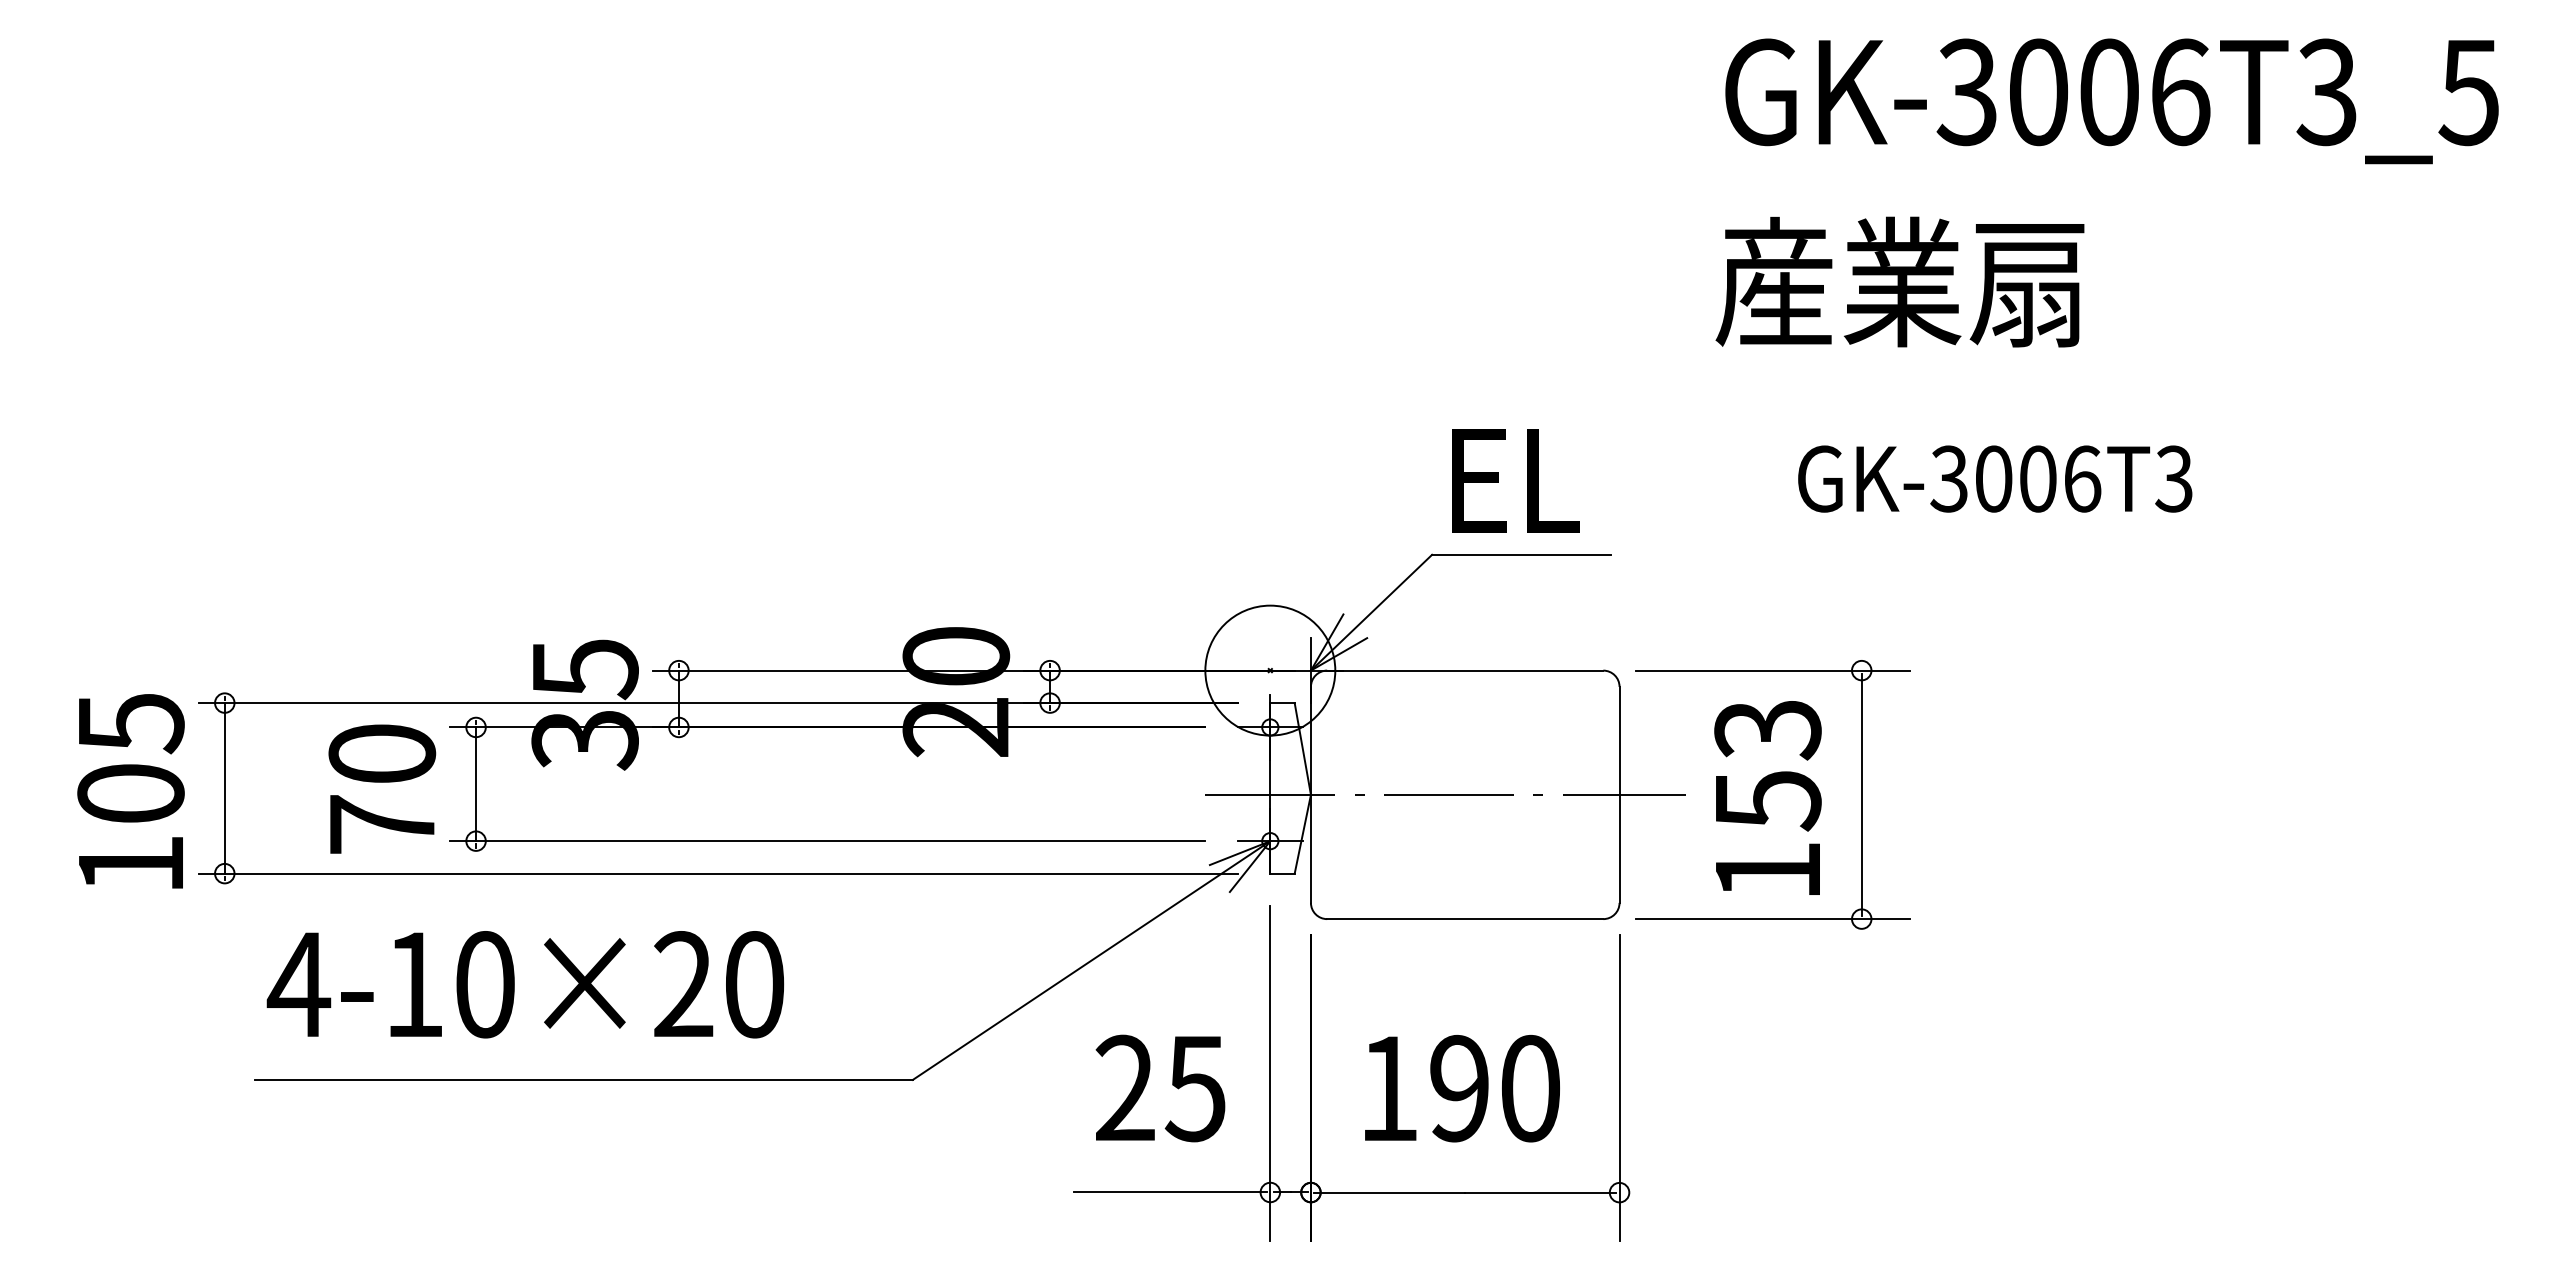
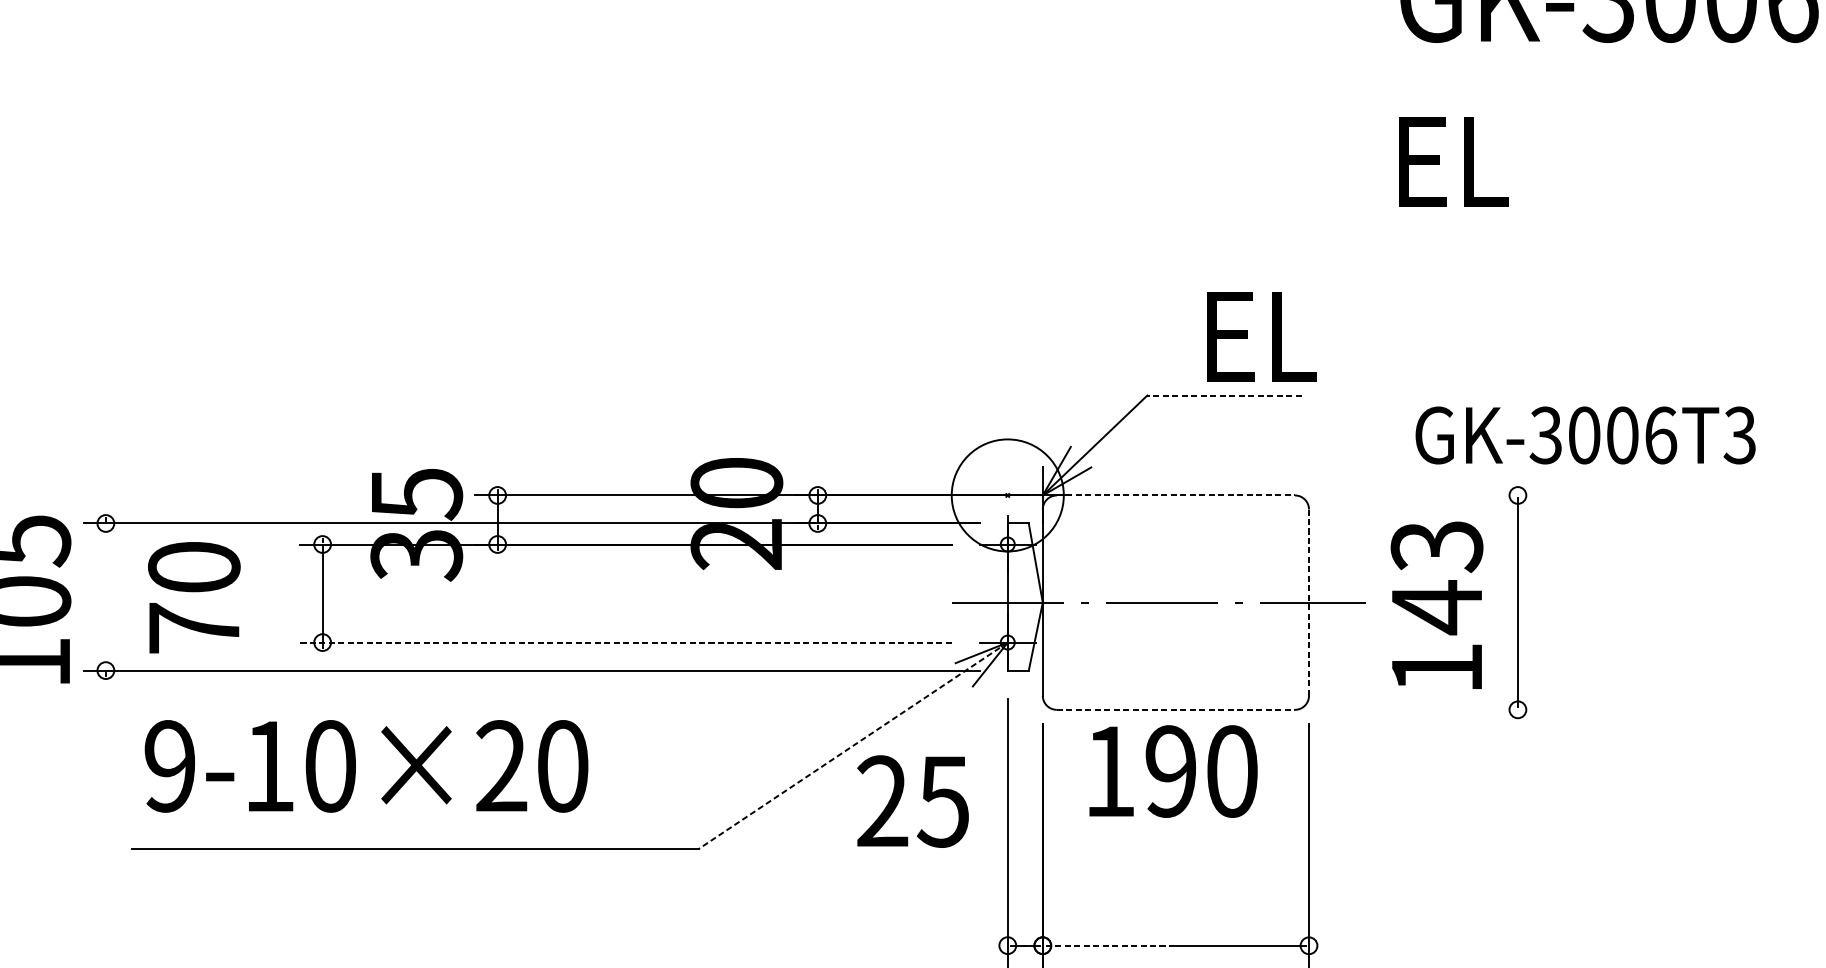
text: (1899, 281) -> (1550, 159), 産業扇 -> EL
text: (1995, 478) -> (1585, 434), moved
text: (1515, 480) -> (1261, 336), moved
line: (1521, 554) -> (1224, 395), solid -> dashed
line: (1465, 670) -> (1176, 495), solid -> dashed
line: (1772, 670) -> (1440, 495), removed
line: (224, 788) -> (105, 597), removed
text: (382, 788) -> (194, 597), moved
line: (1619, 794) -> (1308, 602), solid -> dashed
text: (1768, 800) -> (1437, 607), 153 -> 143
line: (827, 841) -> (625, 642), solid -> dashed
line: (1465, 919) -> (1176, 710), solid -> dashed
line: (1772, 919) -> (1440, 710), removed
line: (1091, 960) -> (853, 745), solid -> dashed
text: (298, 984) -> (169, 766), 4-10×20 -> 9-10×20
text: (1160, 1088) -> (913, 801), moved
text: (1462, 1088) -> (1173, 771), moved
line: (1170, 1192) -> (921, 945), removed
line: (1389, 1192) -> (1110, 945), solid -> dashed

